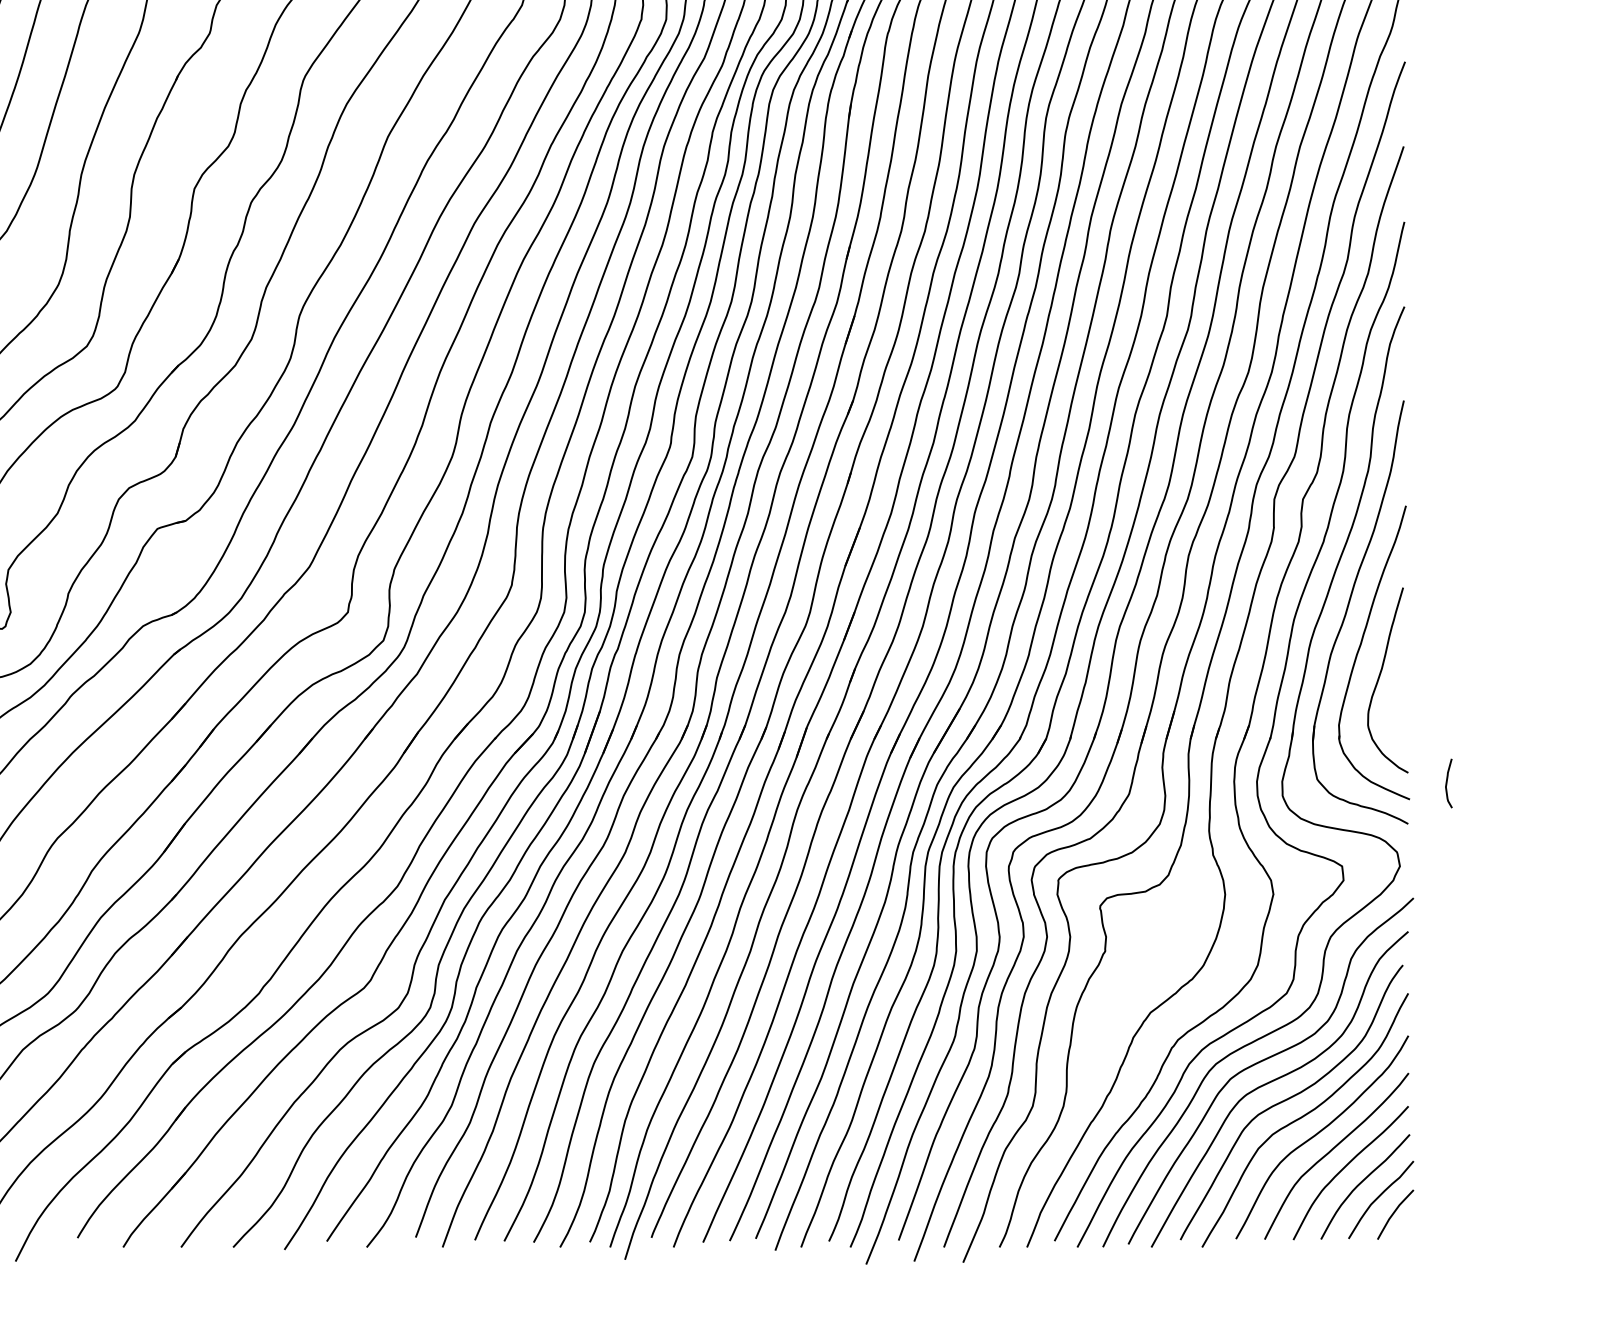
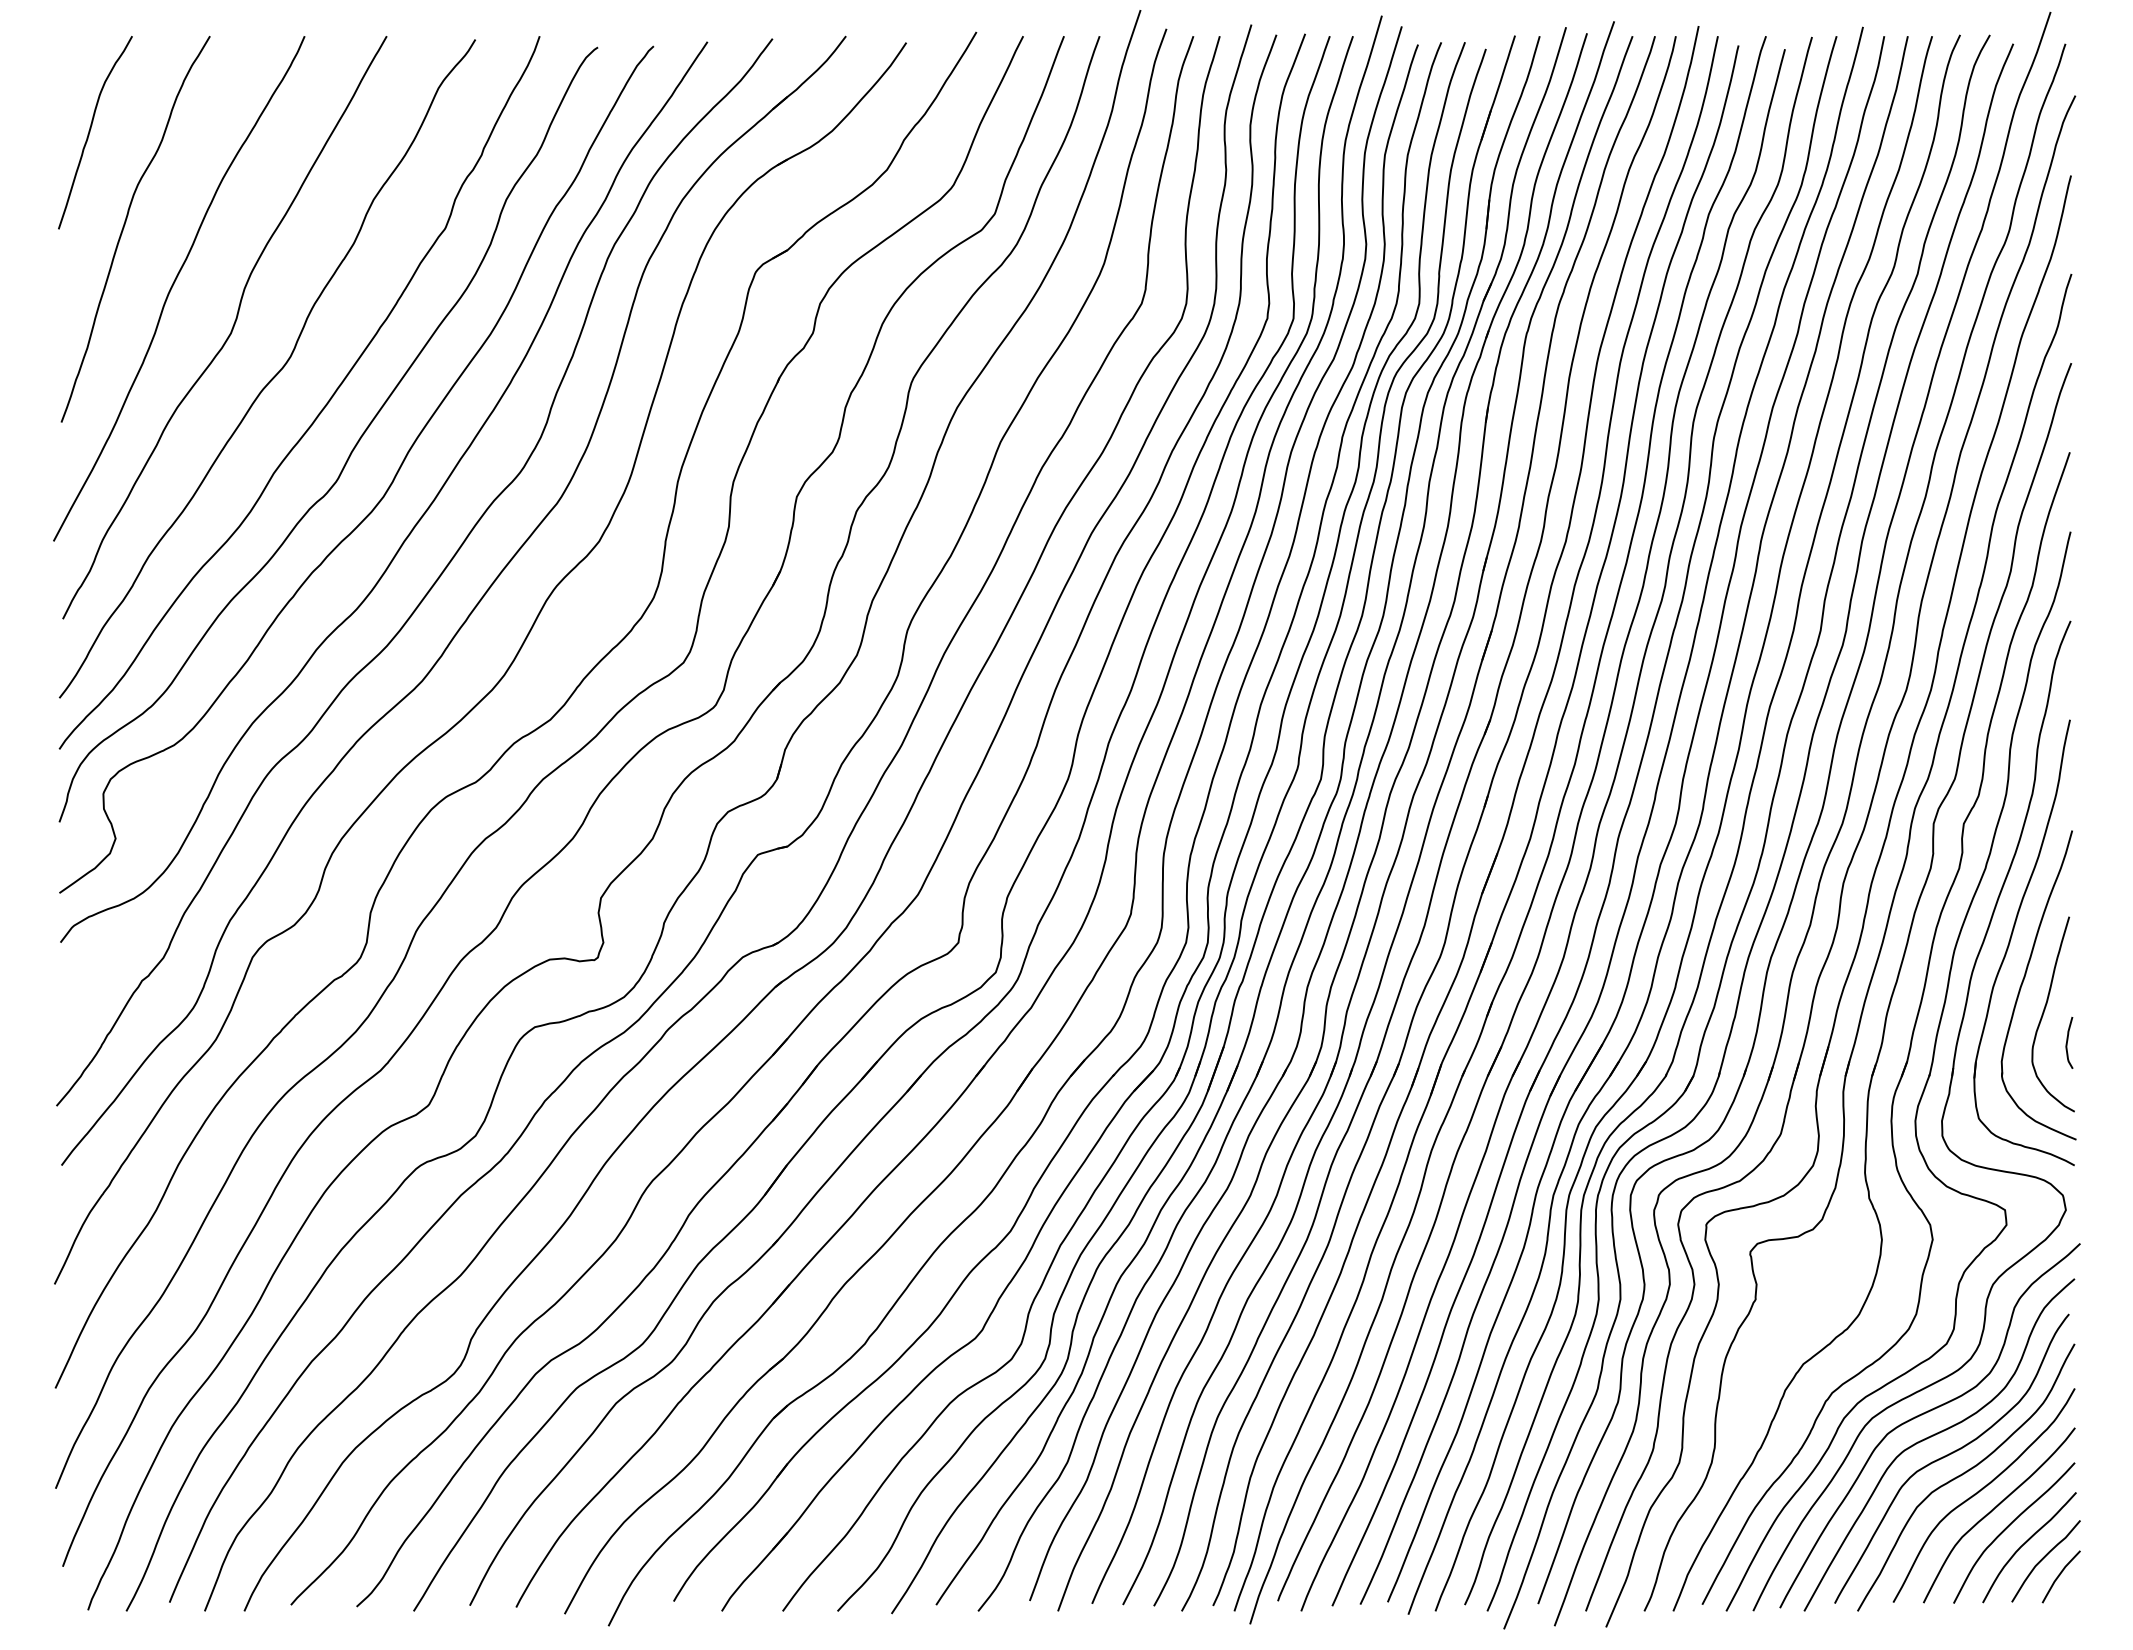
curve: (1447, 783) -> (2067, 1042), moved

